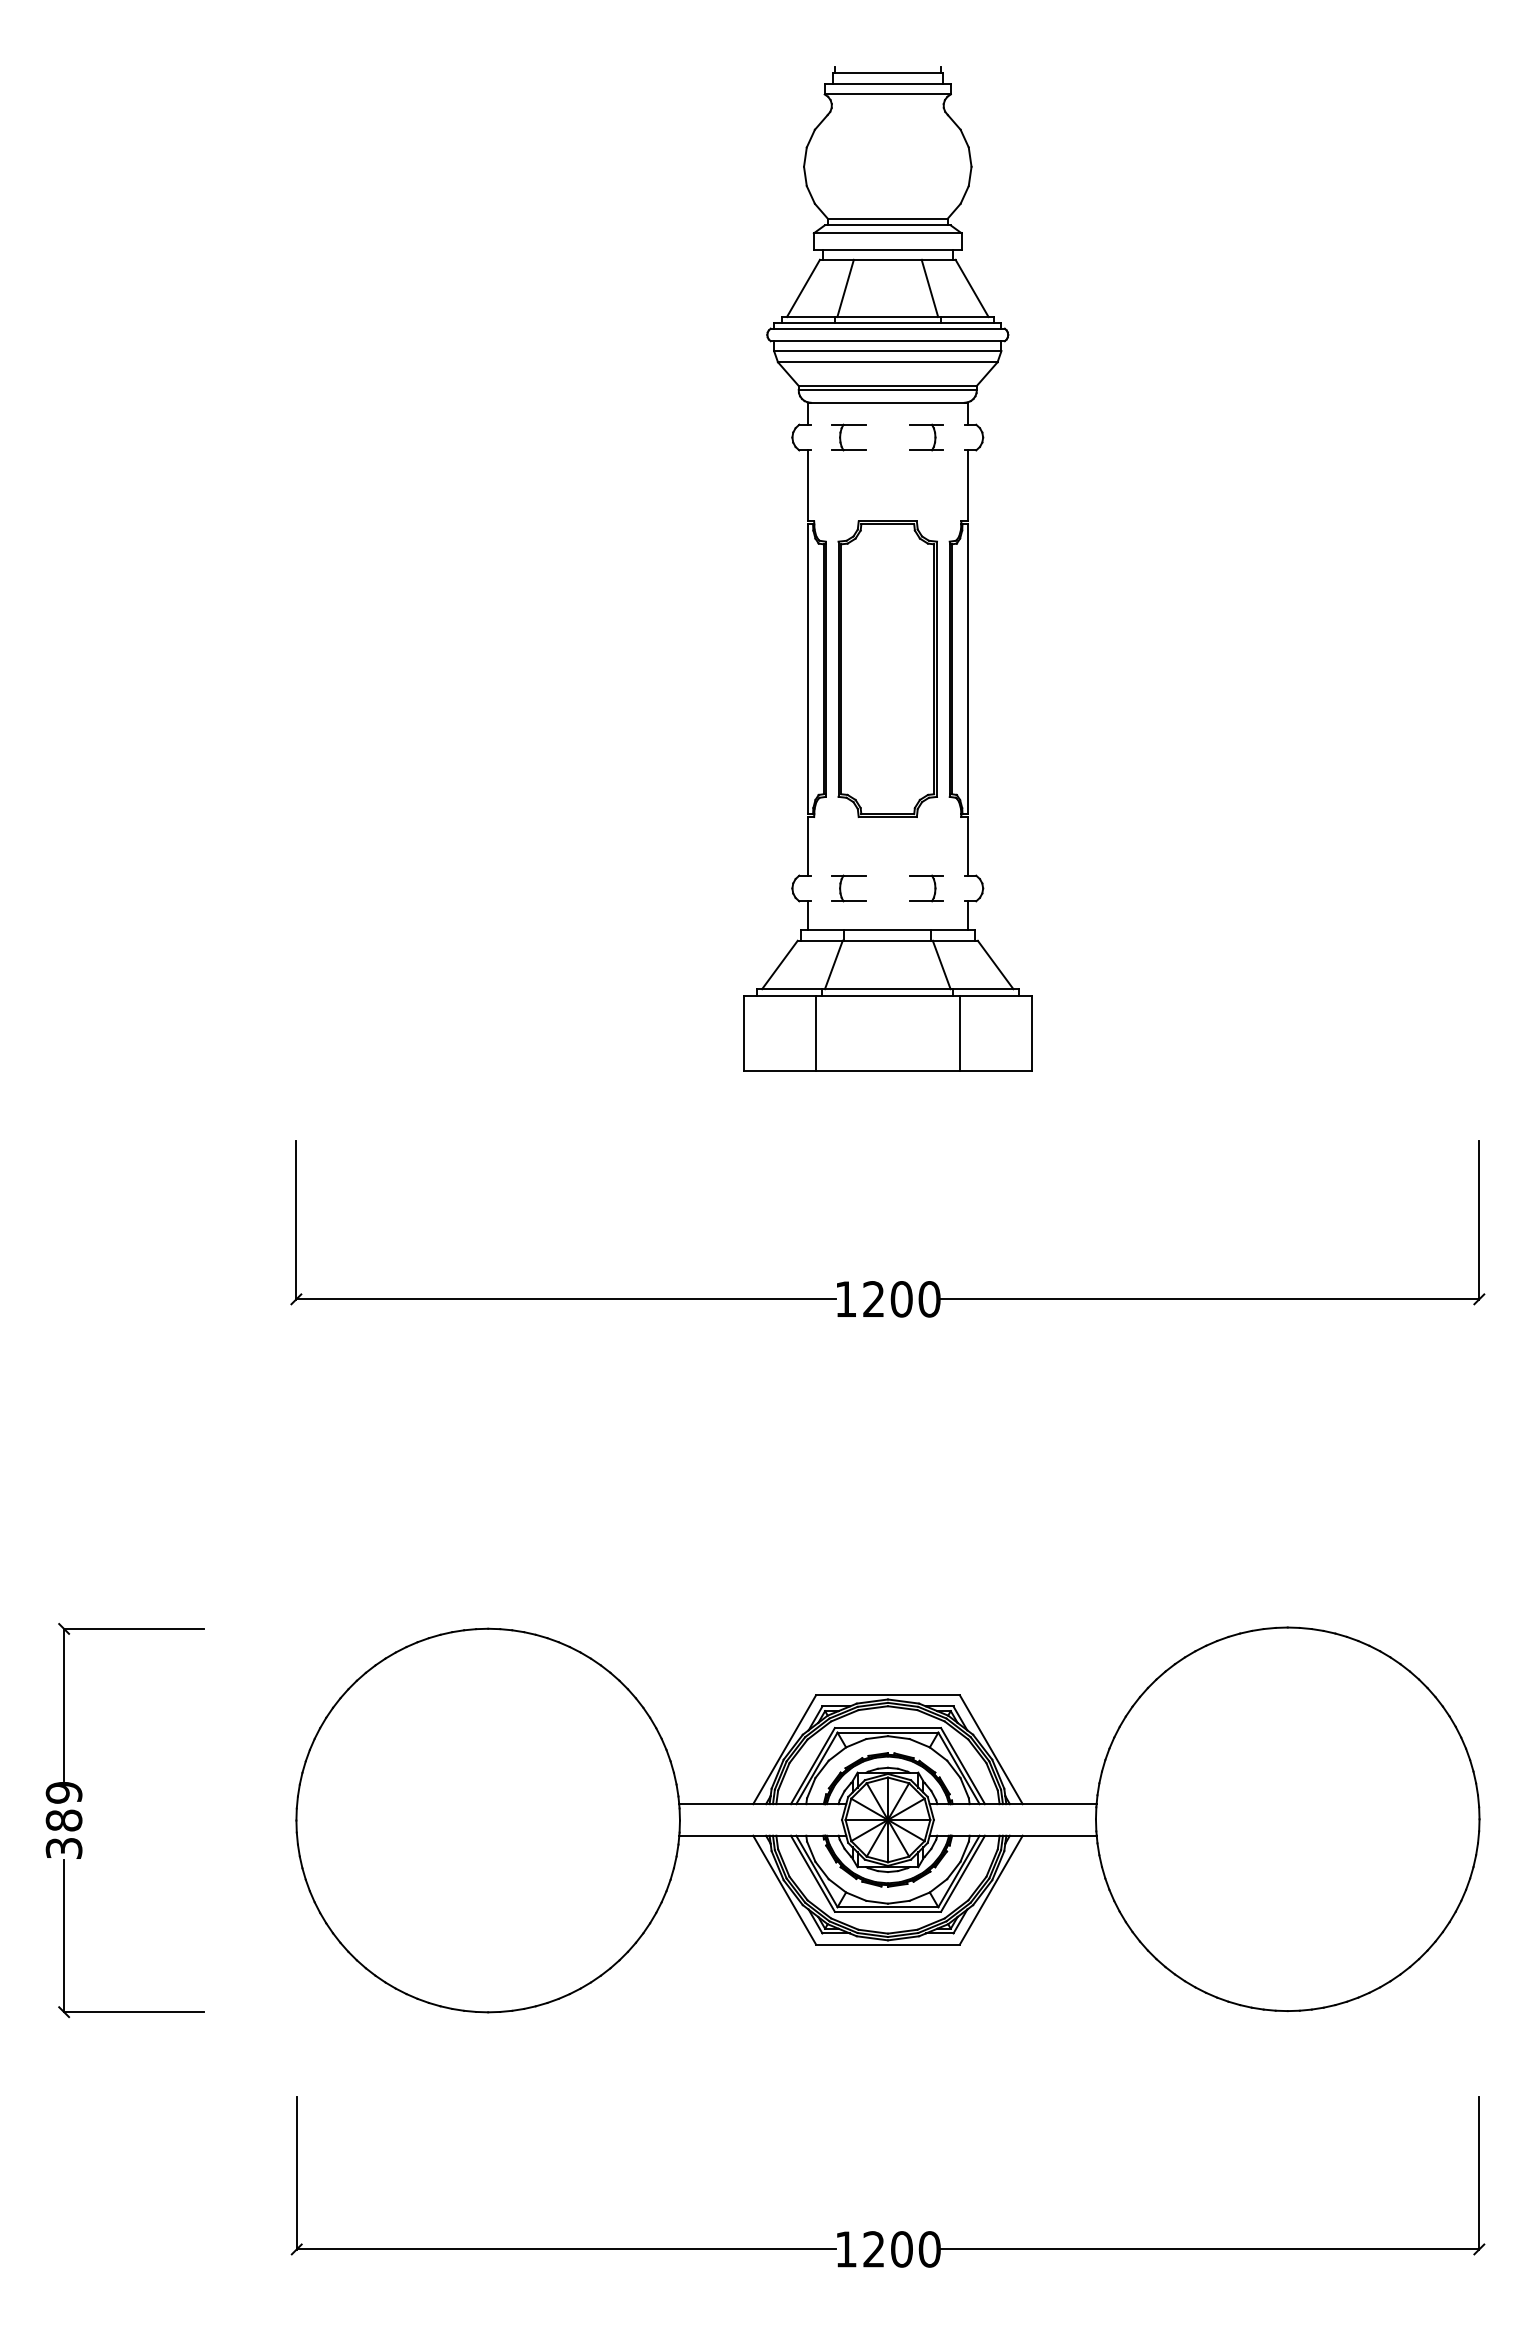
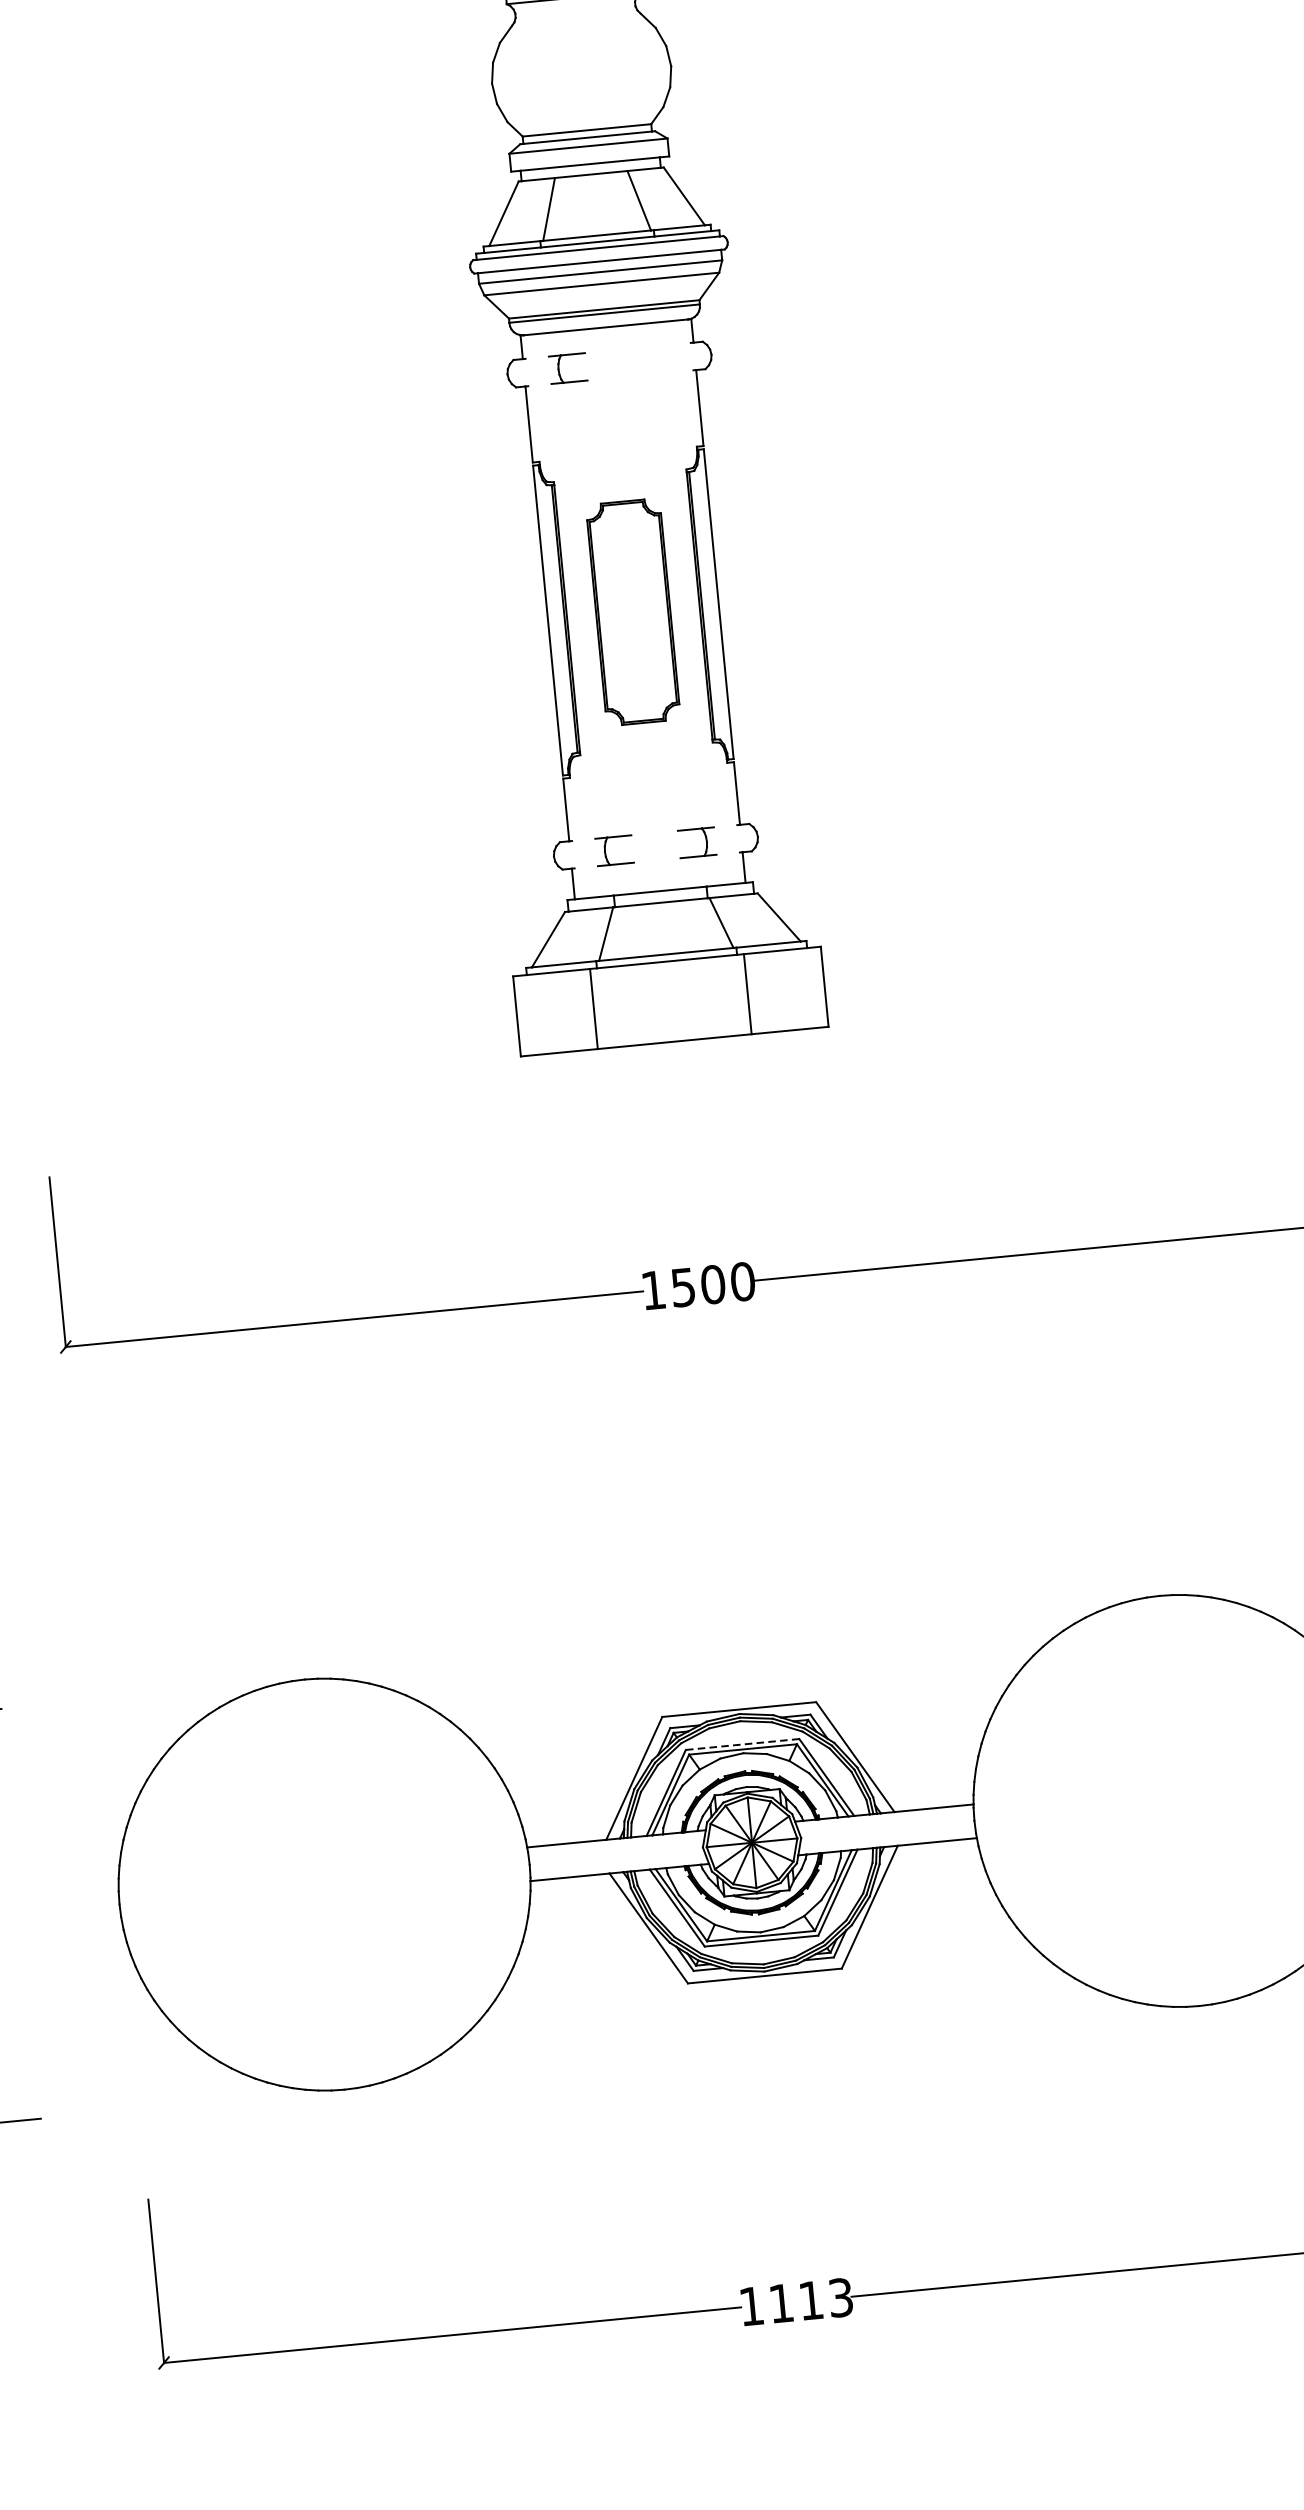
part: (934, 437) -> (659, 359), removed
part: (887, 668) -> (632, 611), size x0.7
text: (873, 1299) -> (682, 1287), 1200 -> 1500
line: (887, 1728) -> (742, 1745), solid -> dashed
text: (901, 2249) -> (810, 2300), 1200 -> 1113

